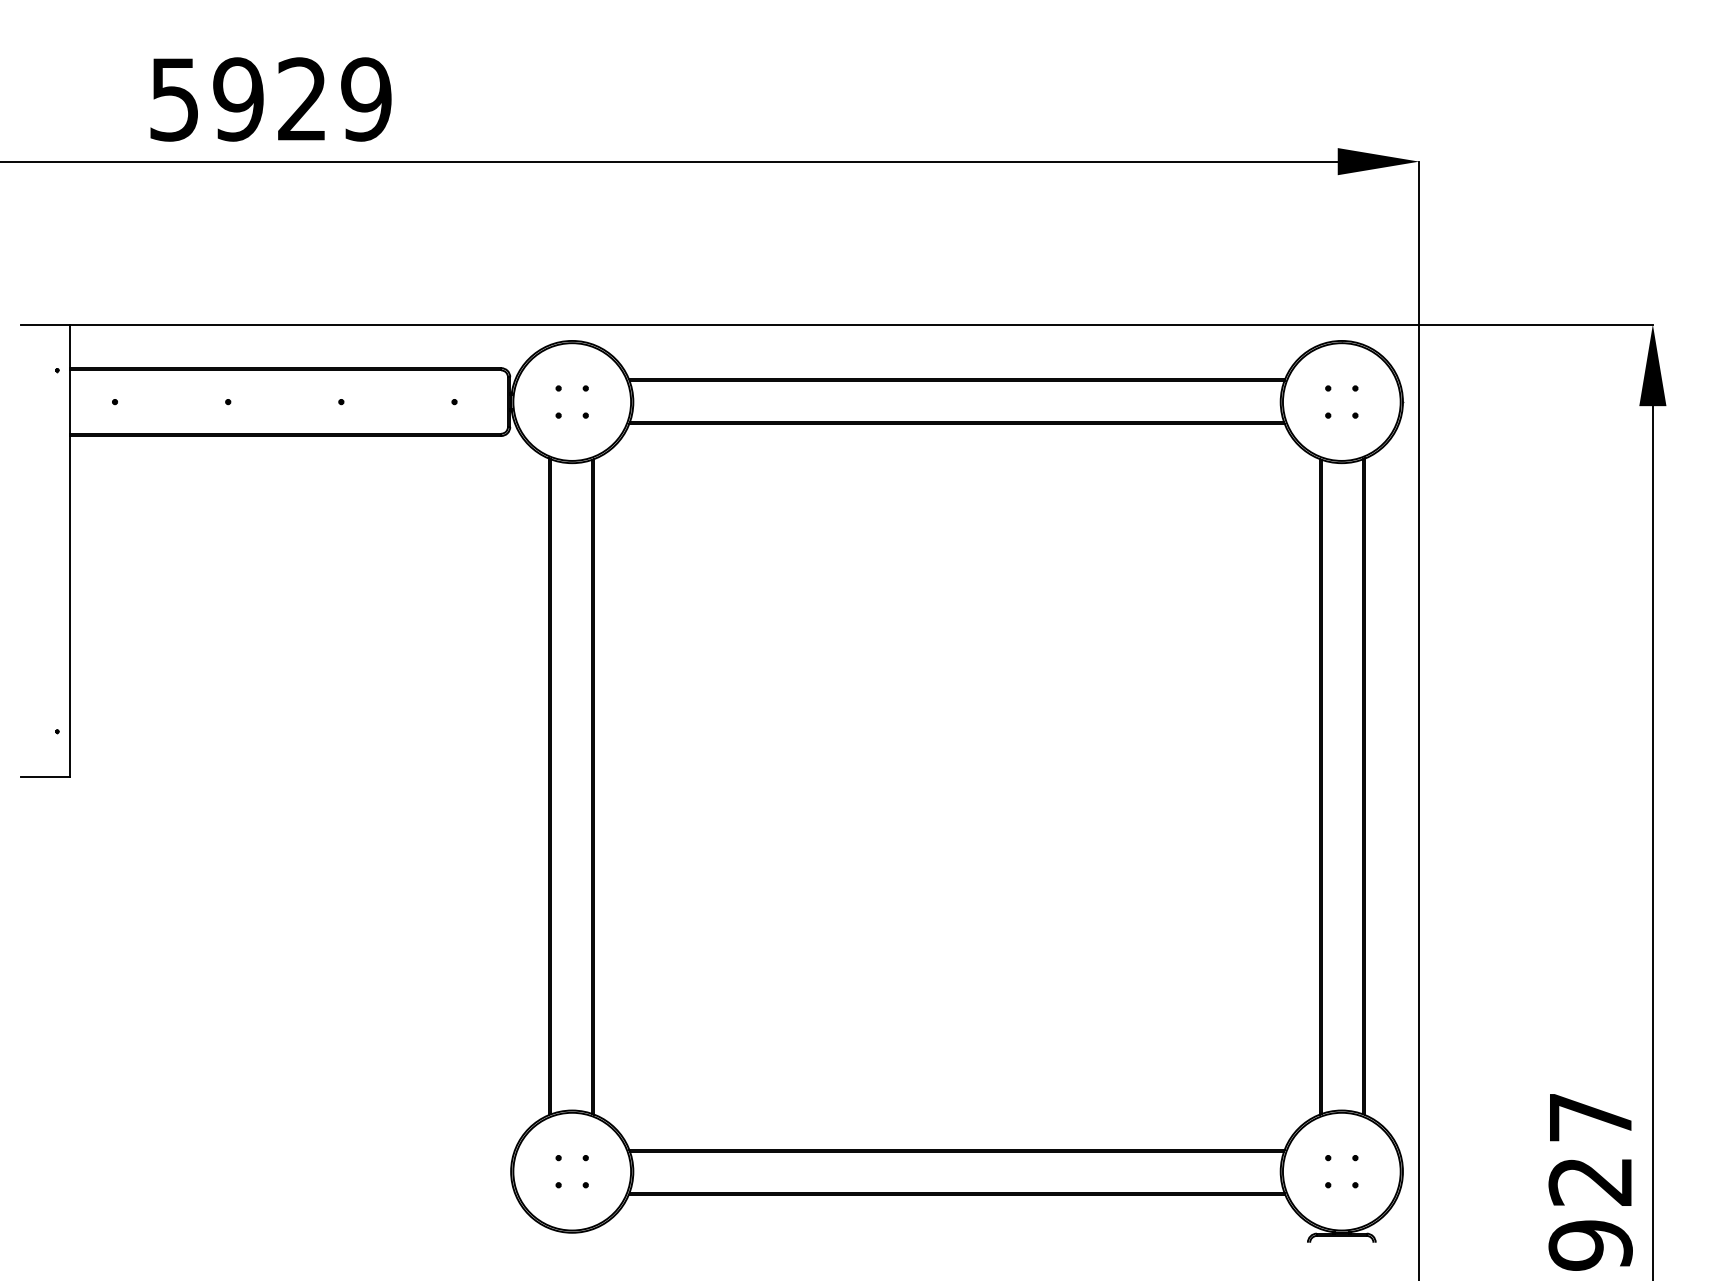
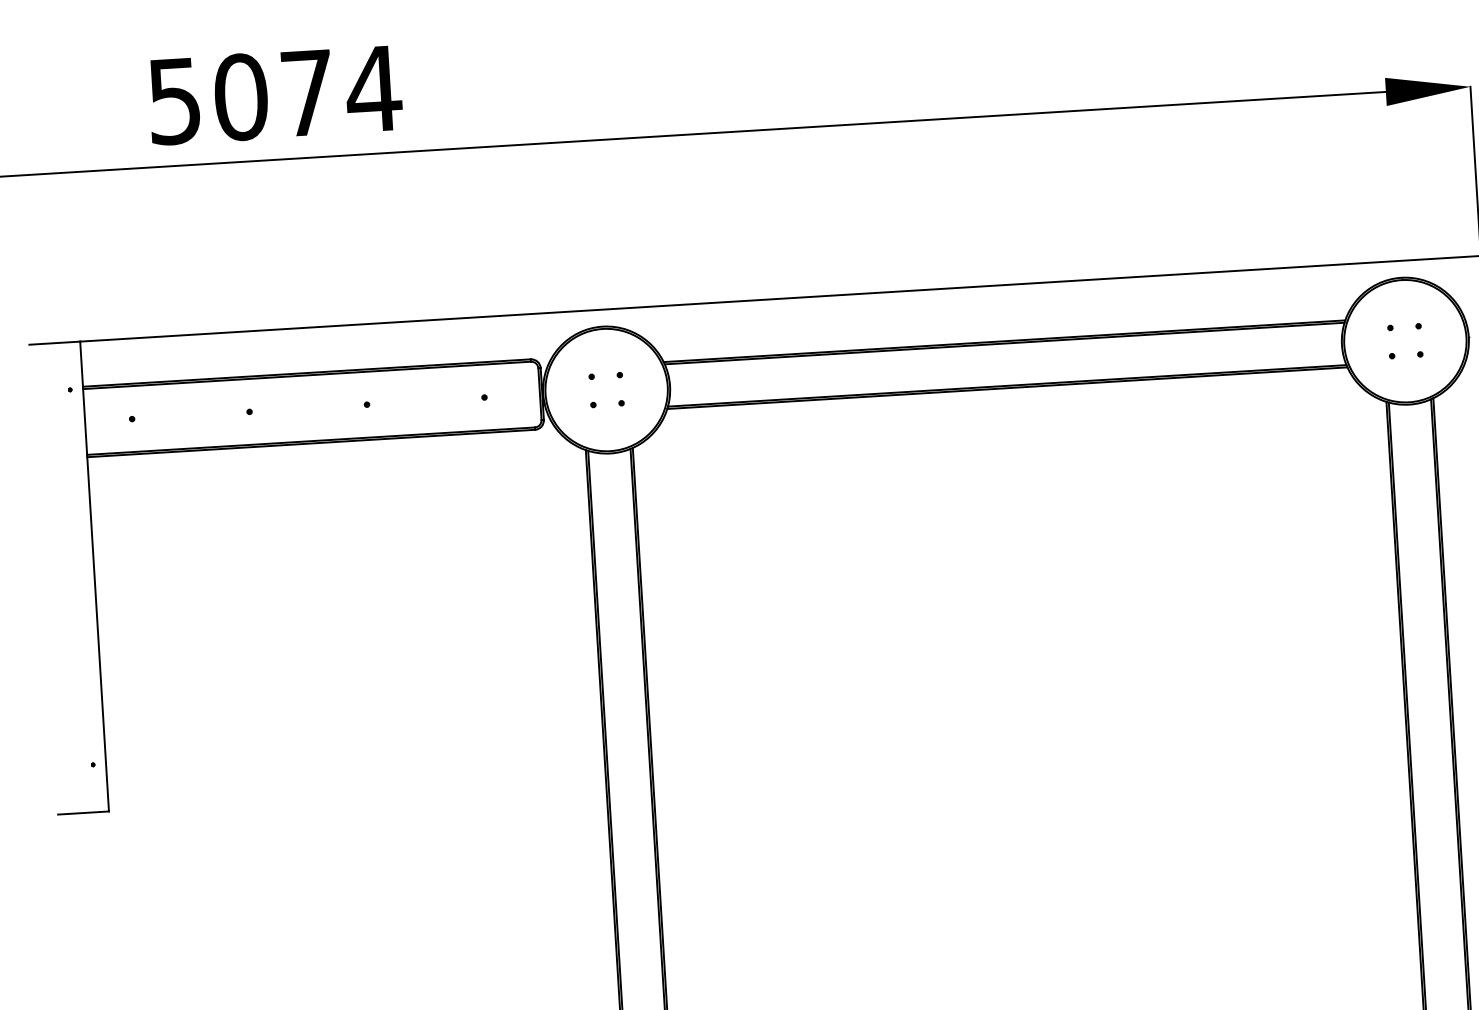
text: (302, 99) -> (307, 93), 5929 -> 5074

